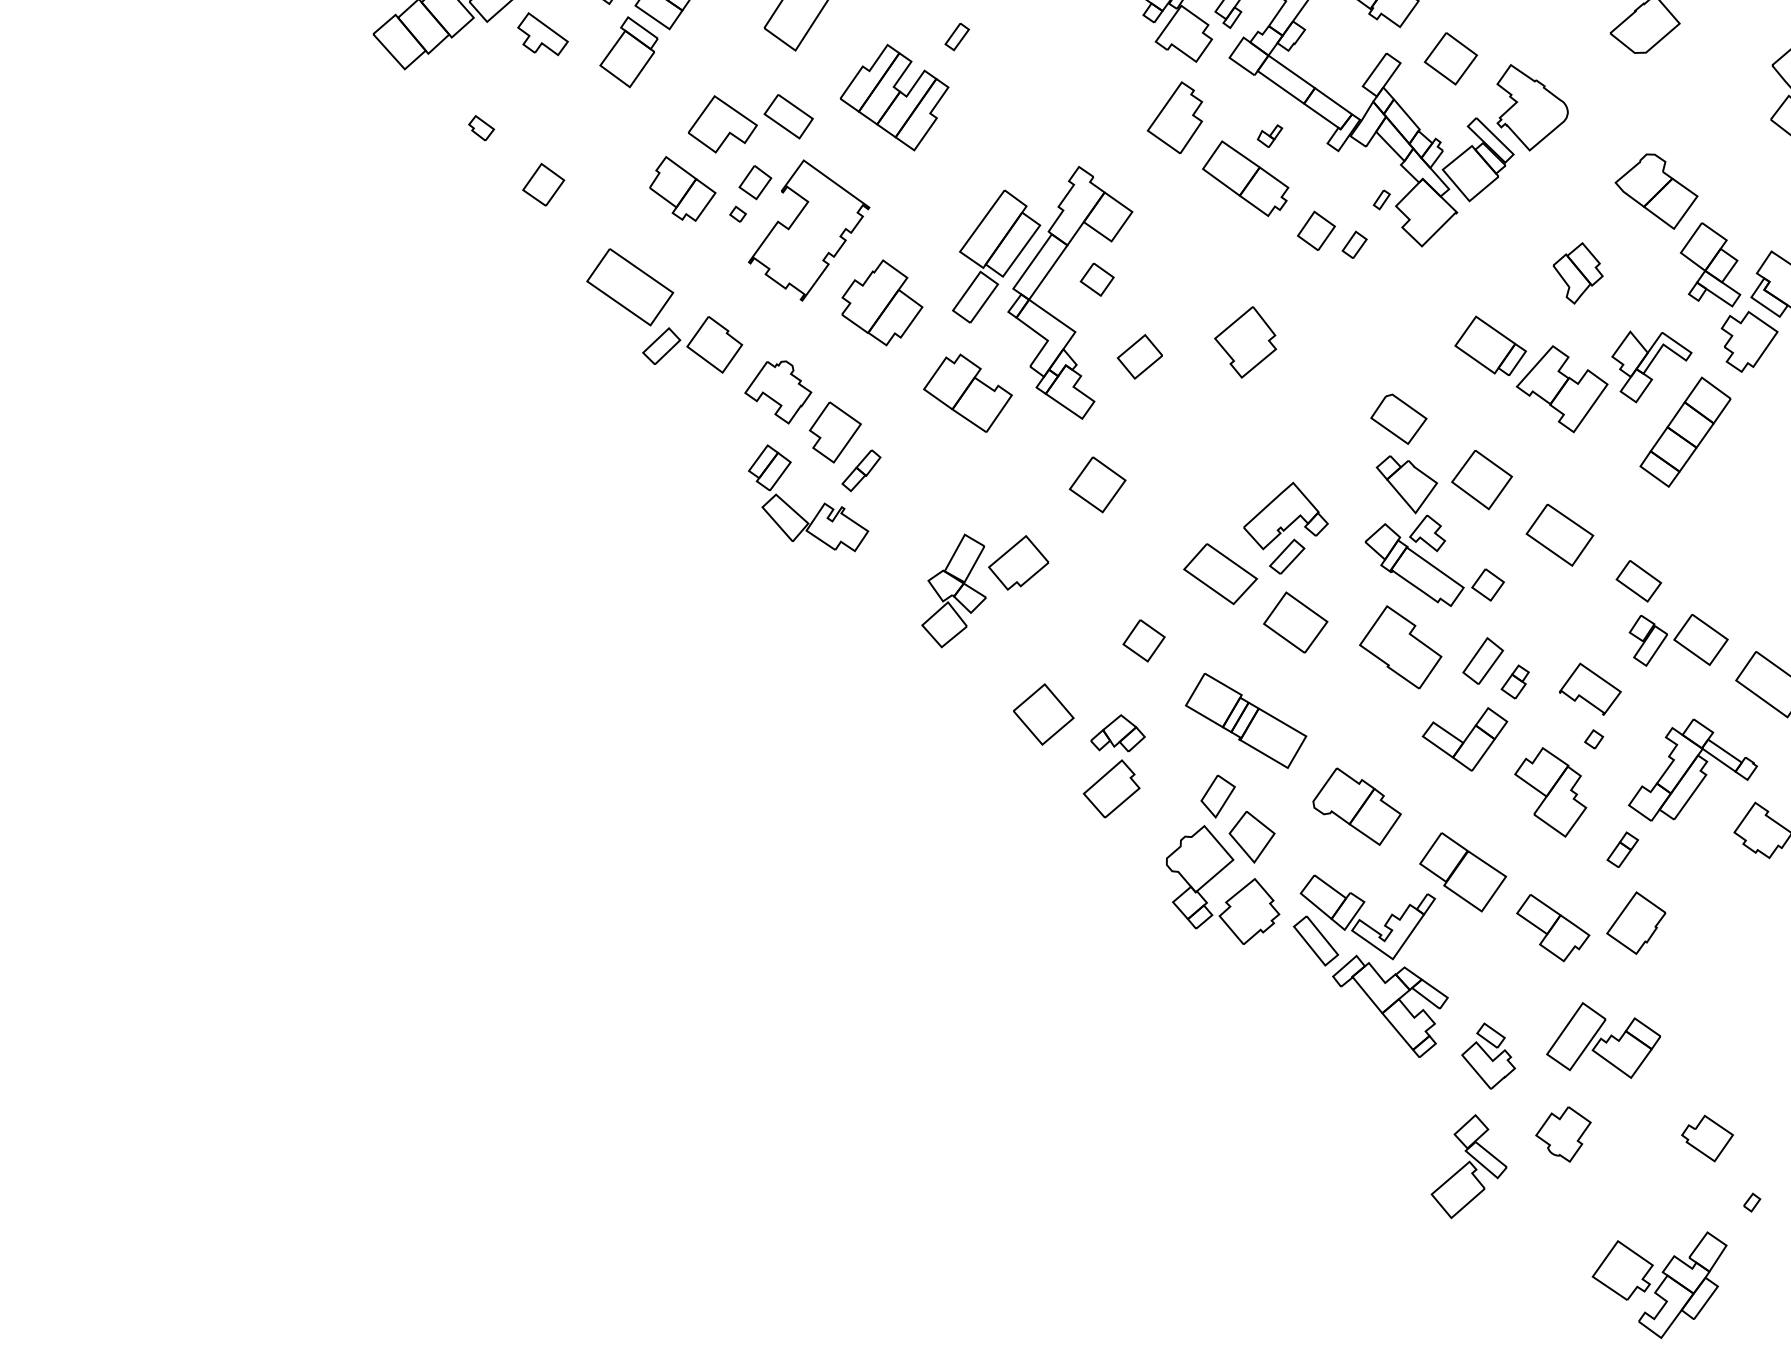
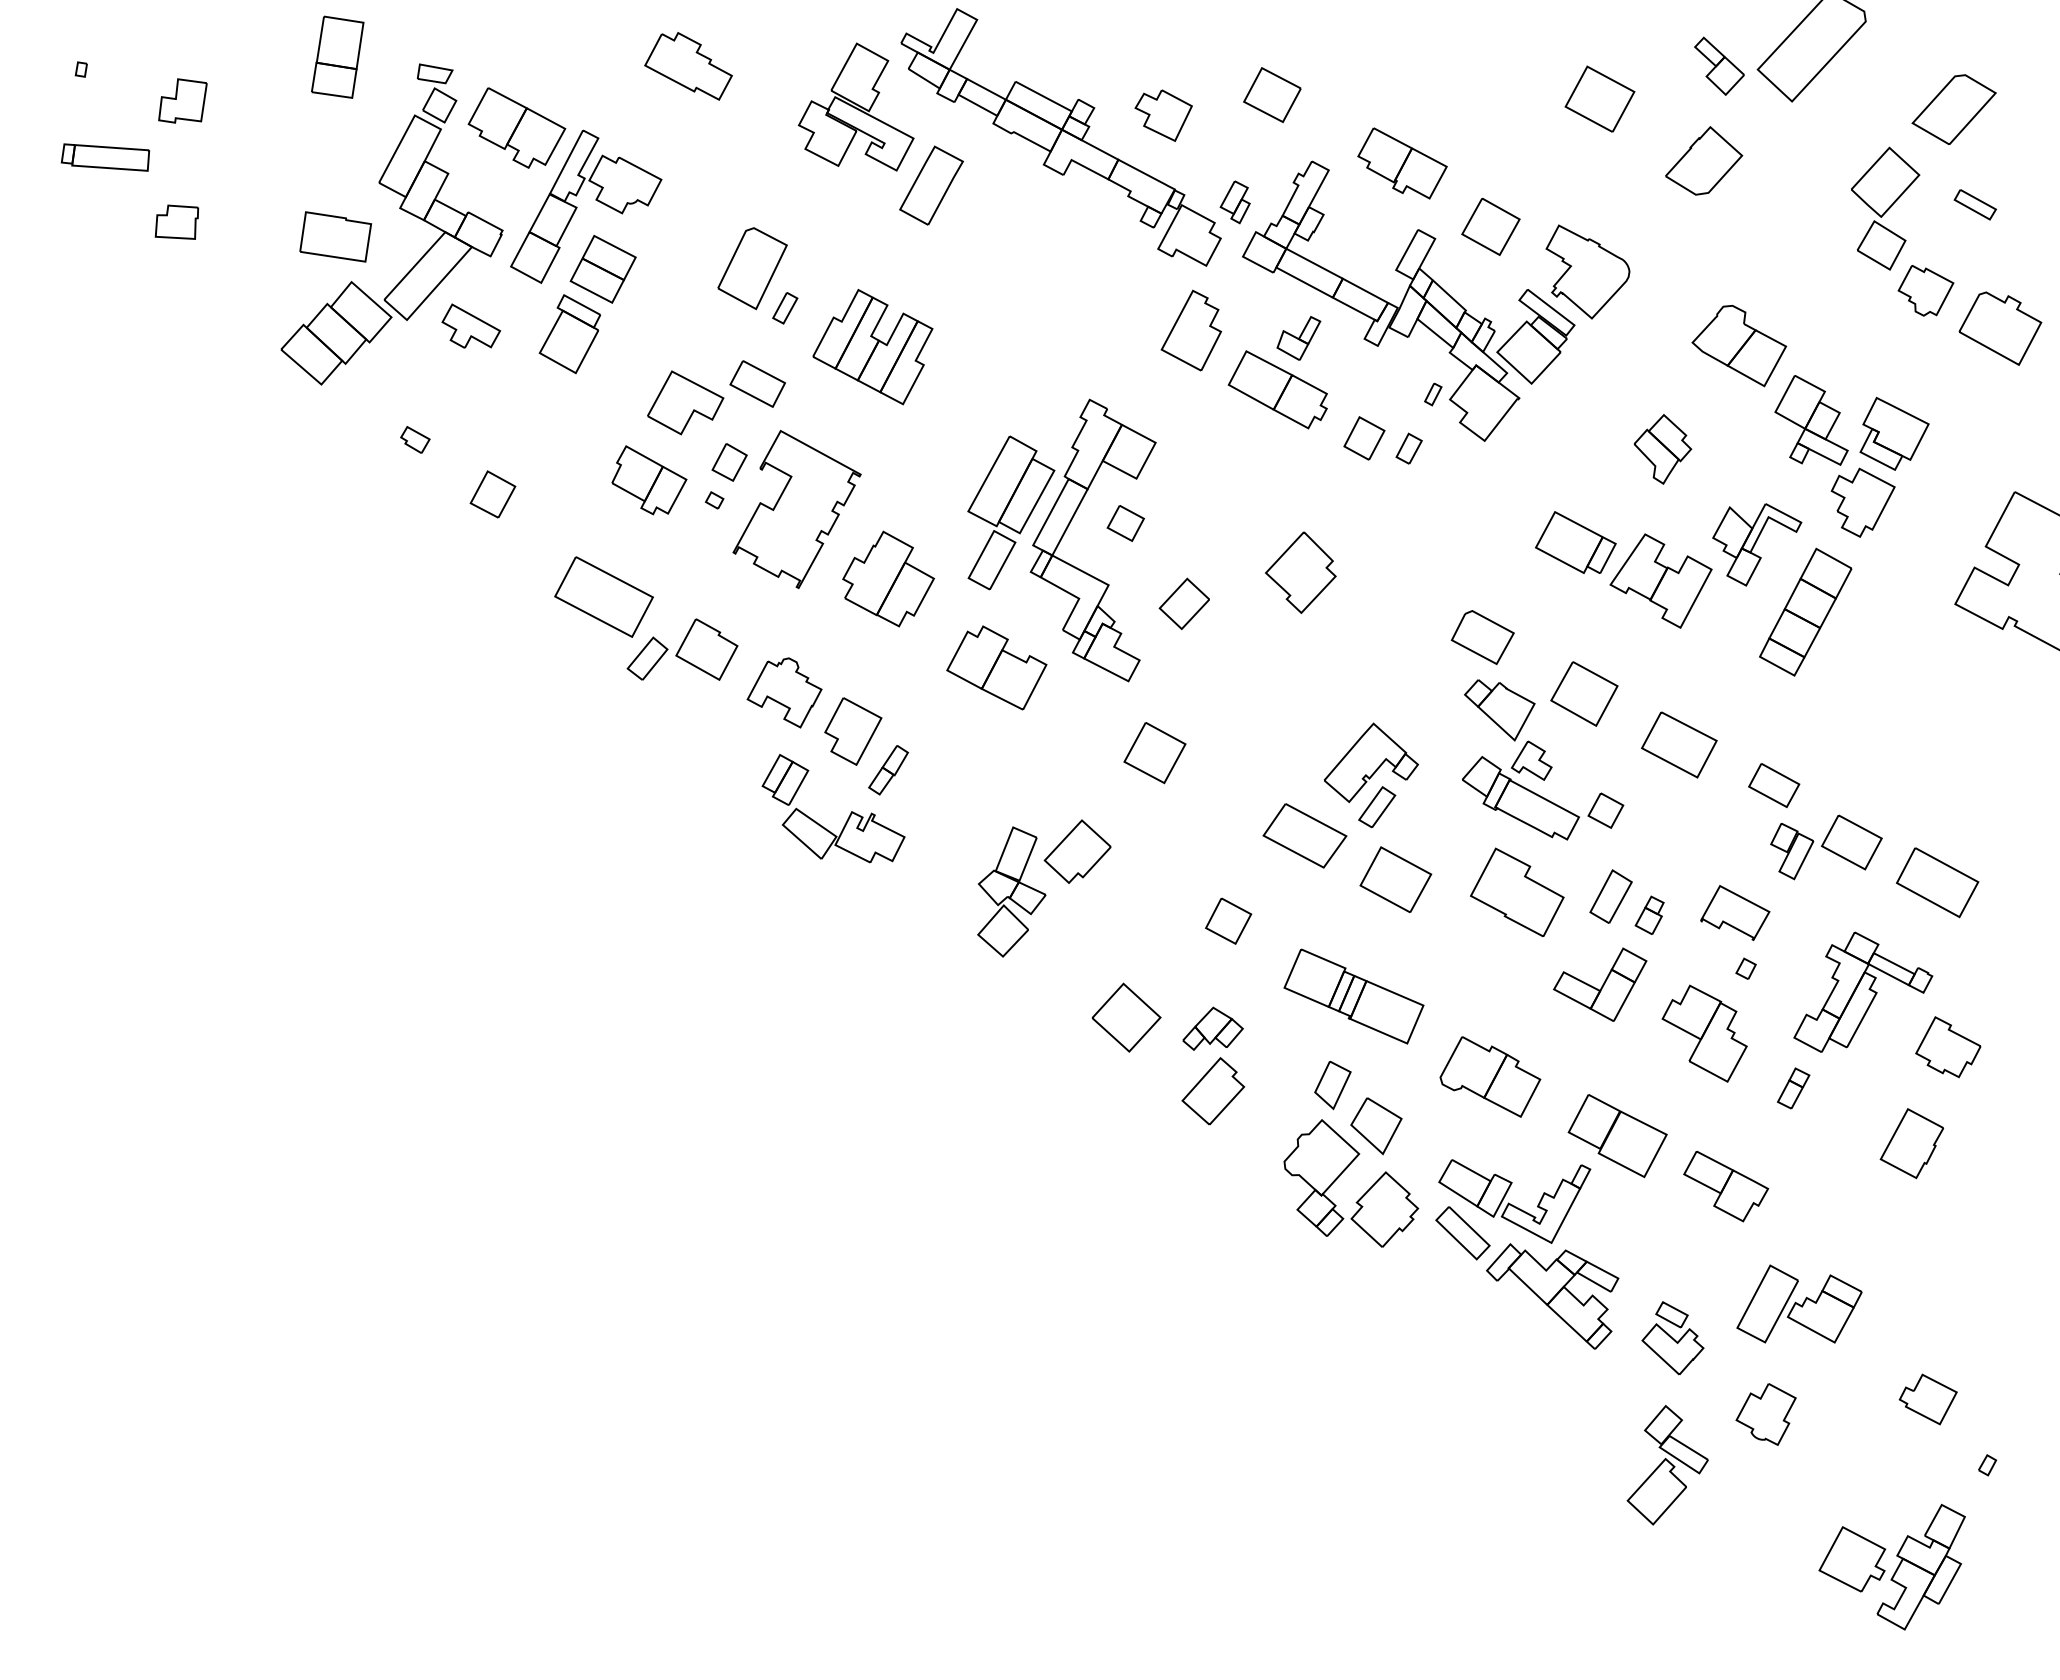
part: (957, 37) -> (785, 308), moved
part: (1269, 135) -> (1298, 338), size x1.67
part: (1635, 923) -> (1911, 1143), moved

